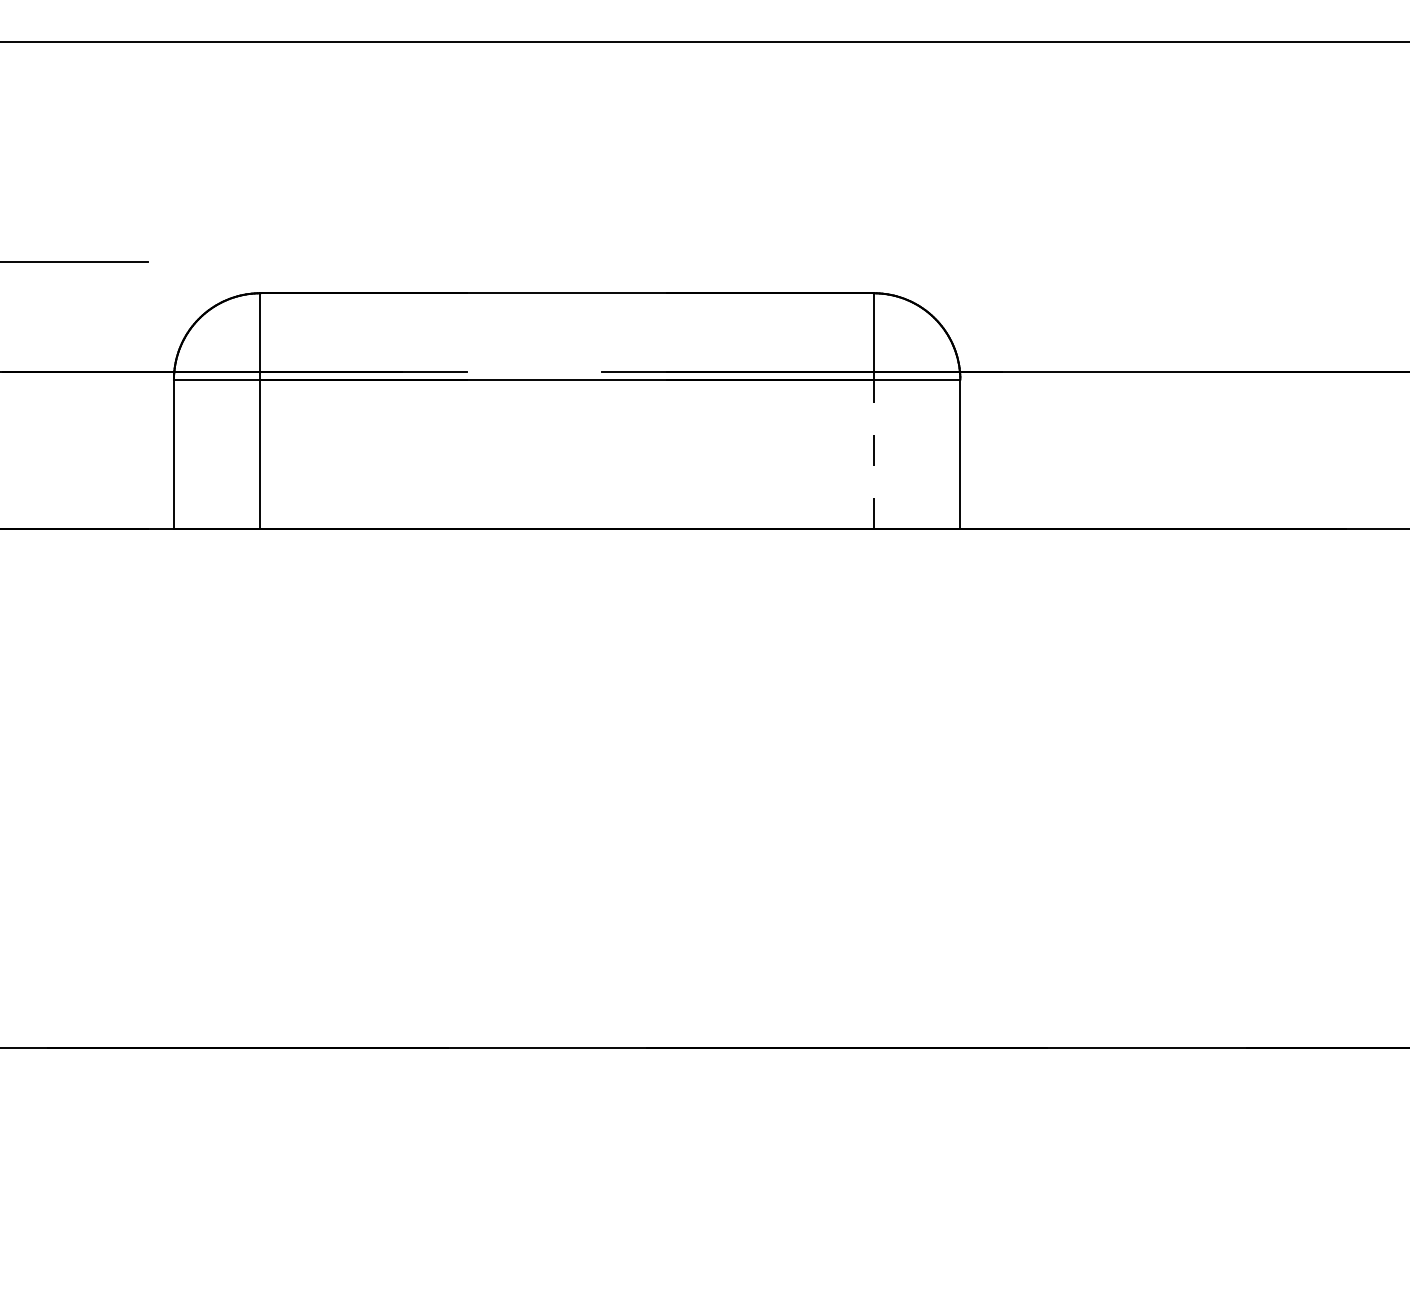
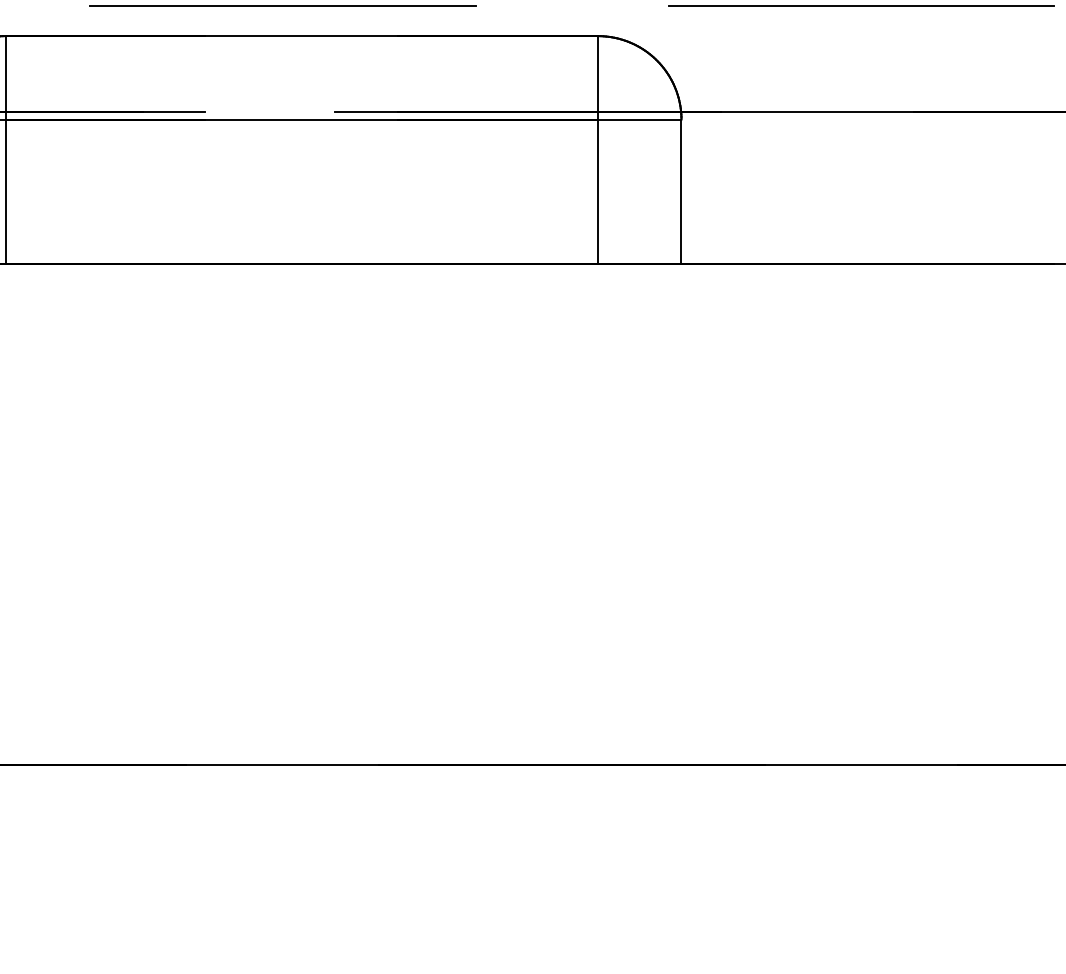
line: (547, 261) -> (282, 5), added
line: (1146, 261) -> (861, 5), added
line: (873, 454) -> (597, 191), dashed -> solid

